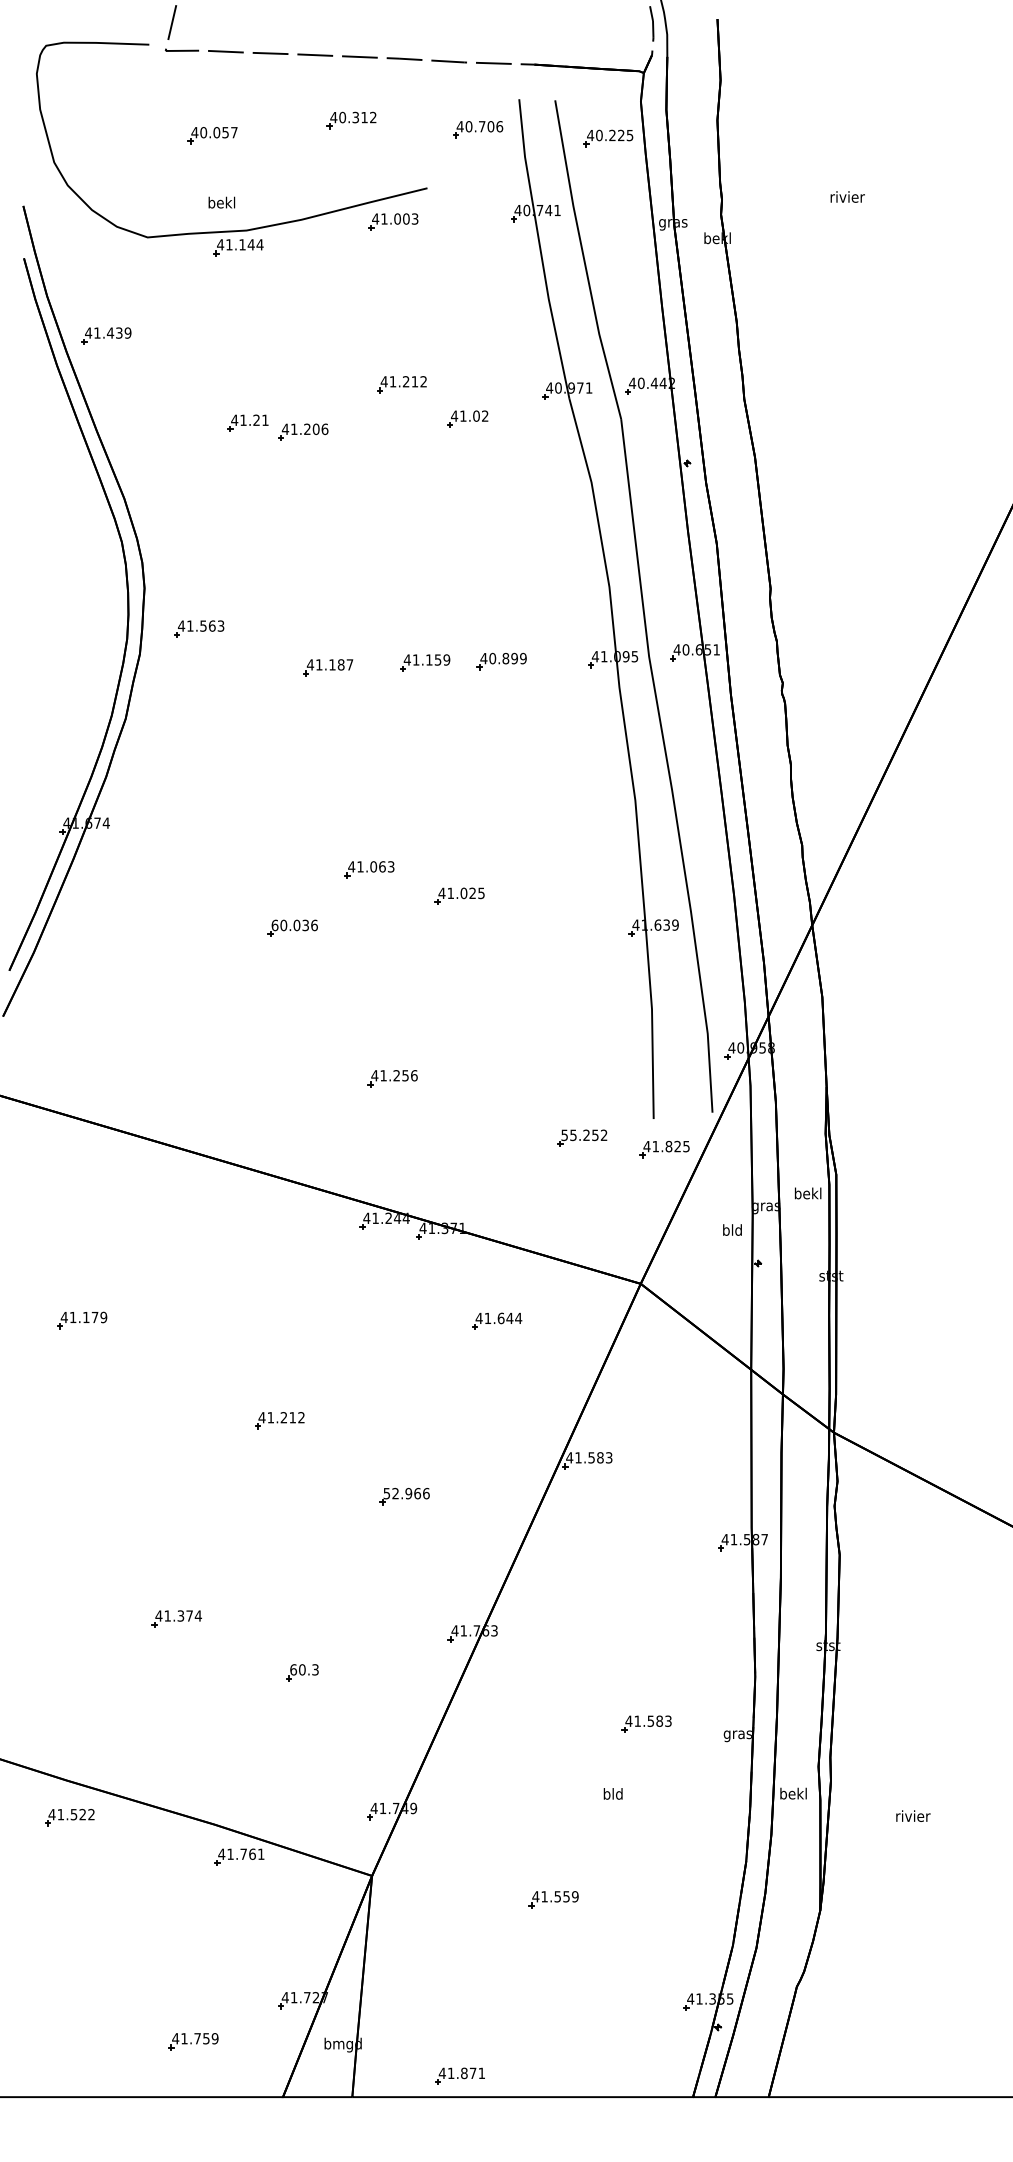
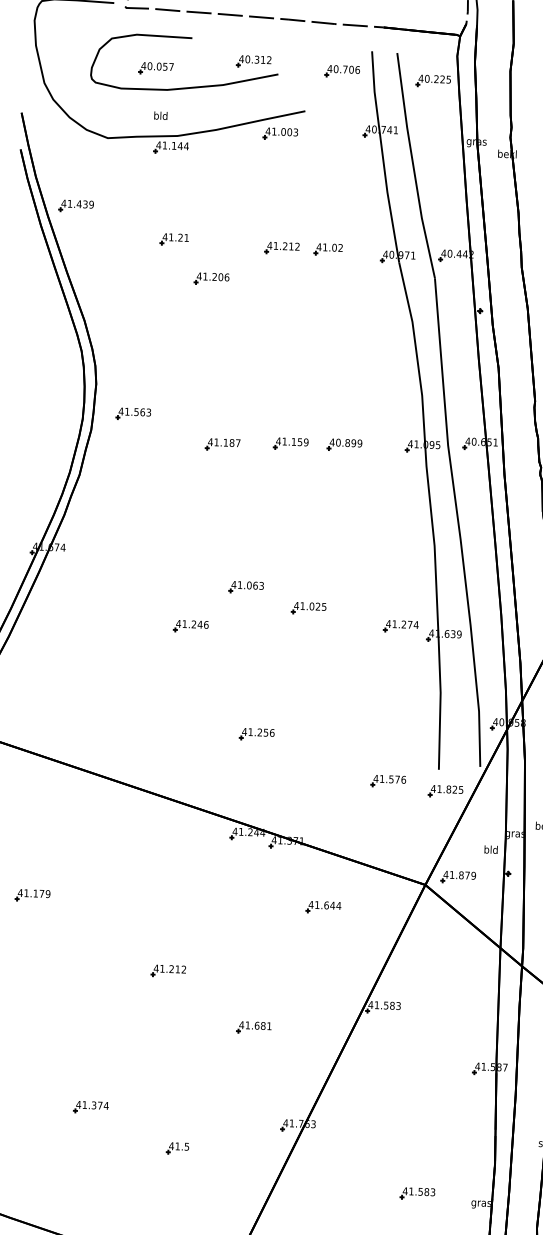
curve: (259, 160) -> (188, 87), added
text: (221, 202) -> (160, 115), bekl -> bld
part: (467, 418) -> (328, 249), moved
part: (247, 422) -> (174, 239), moved
part: (592, 916) -> (401, 626), added
text: (290, 925) -> (189, 624), 60.036 -> 41.246
text: (584, 1135) -> (389, 779), 55.252 -> 41.576
part: (687, 1270) -> (458, 876), added
text: (406, 1493) -> (255, 1025), 52.966 -> 41.681
text: (304, 1669) -> (179, 1146), 60.3 -> 41.5

